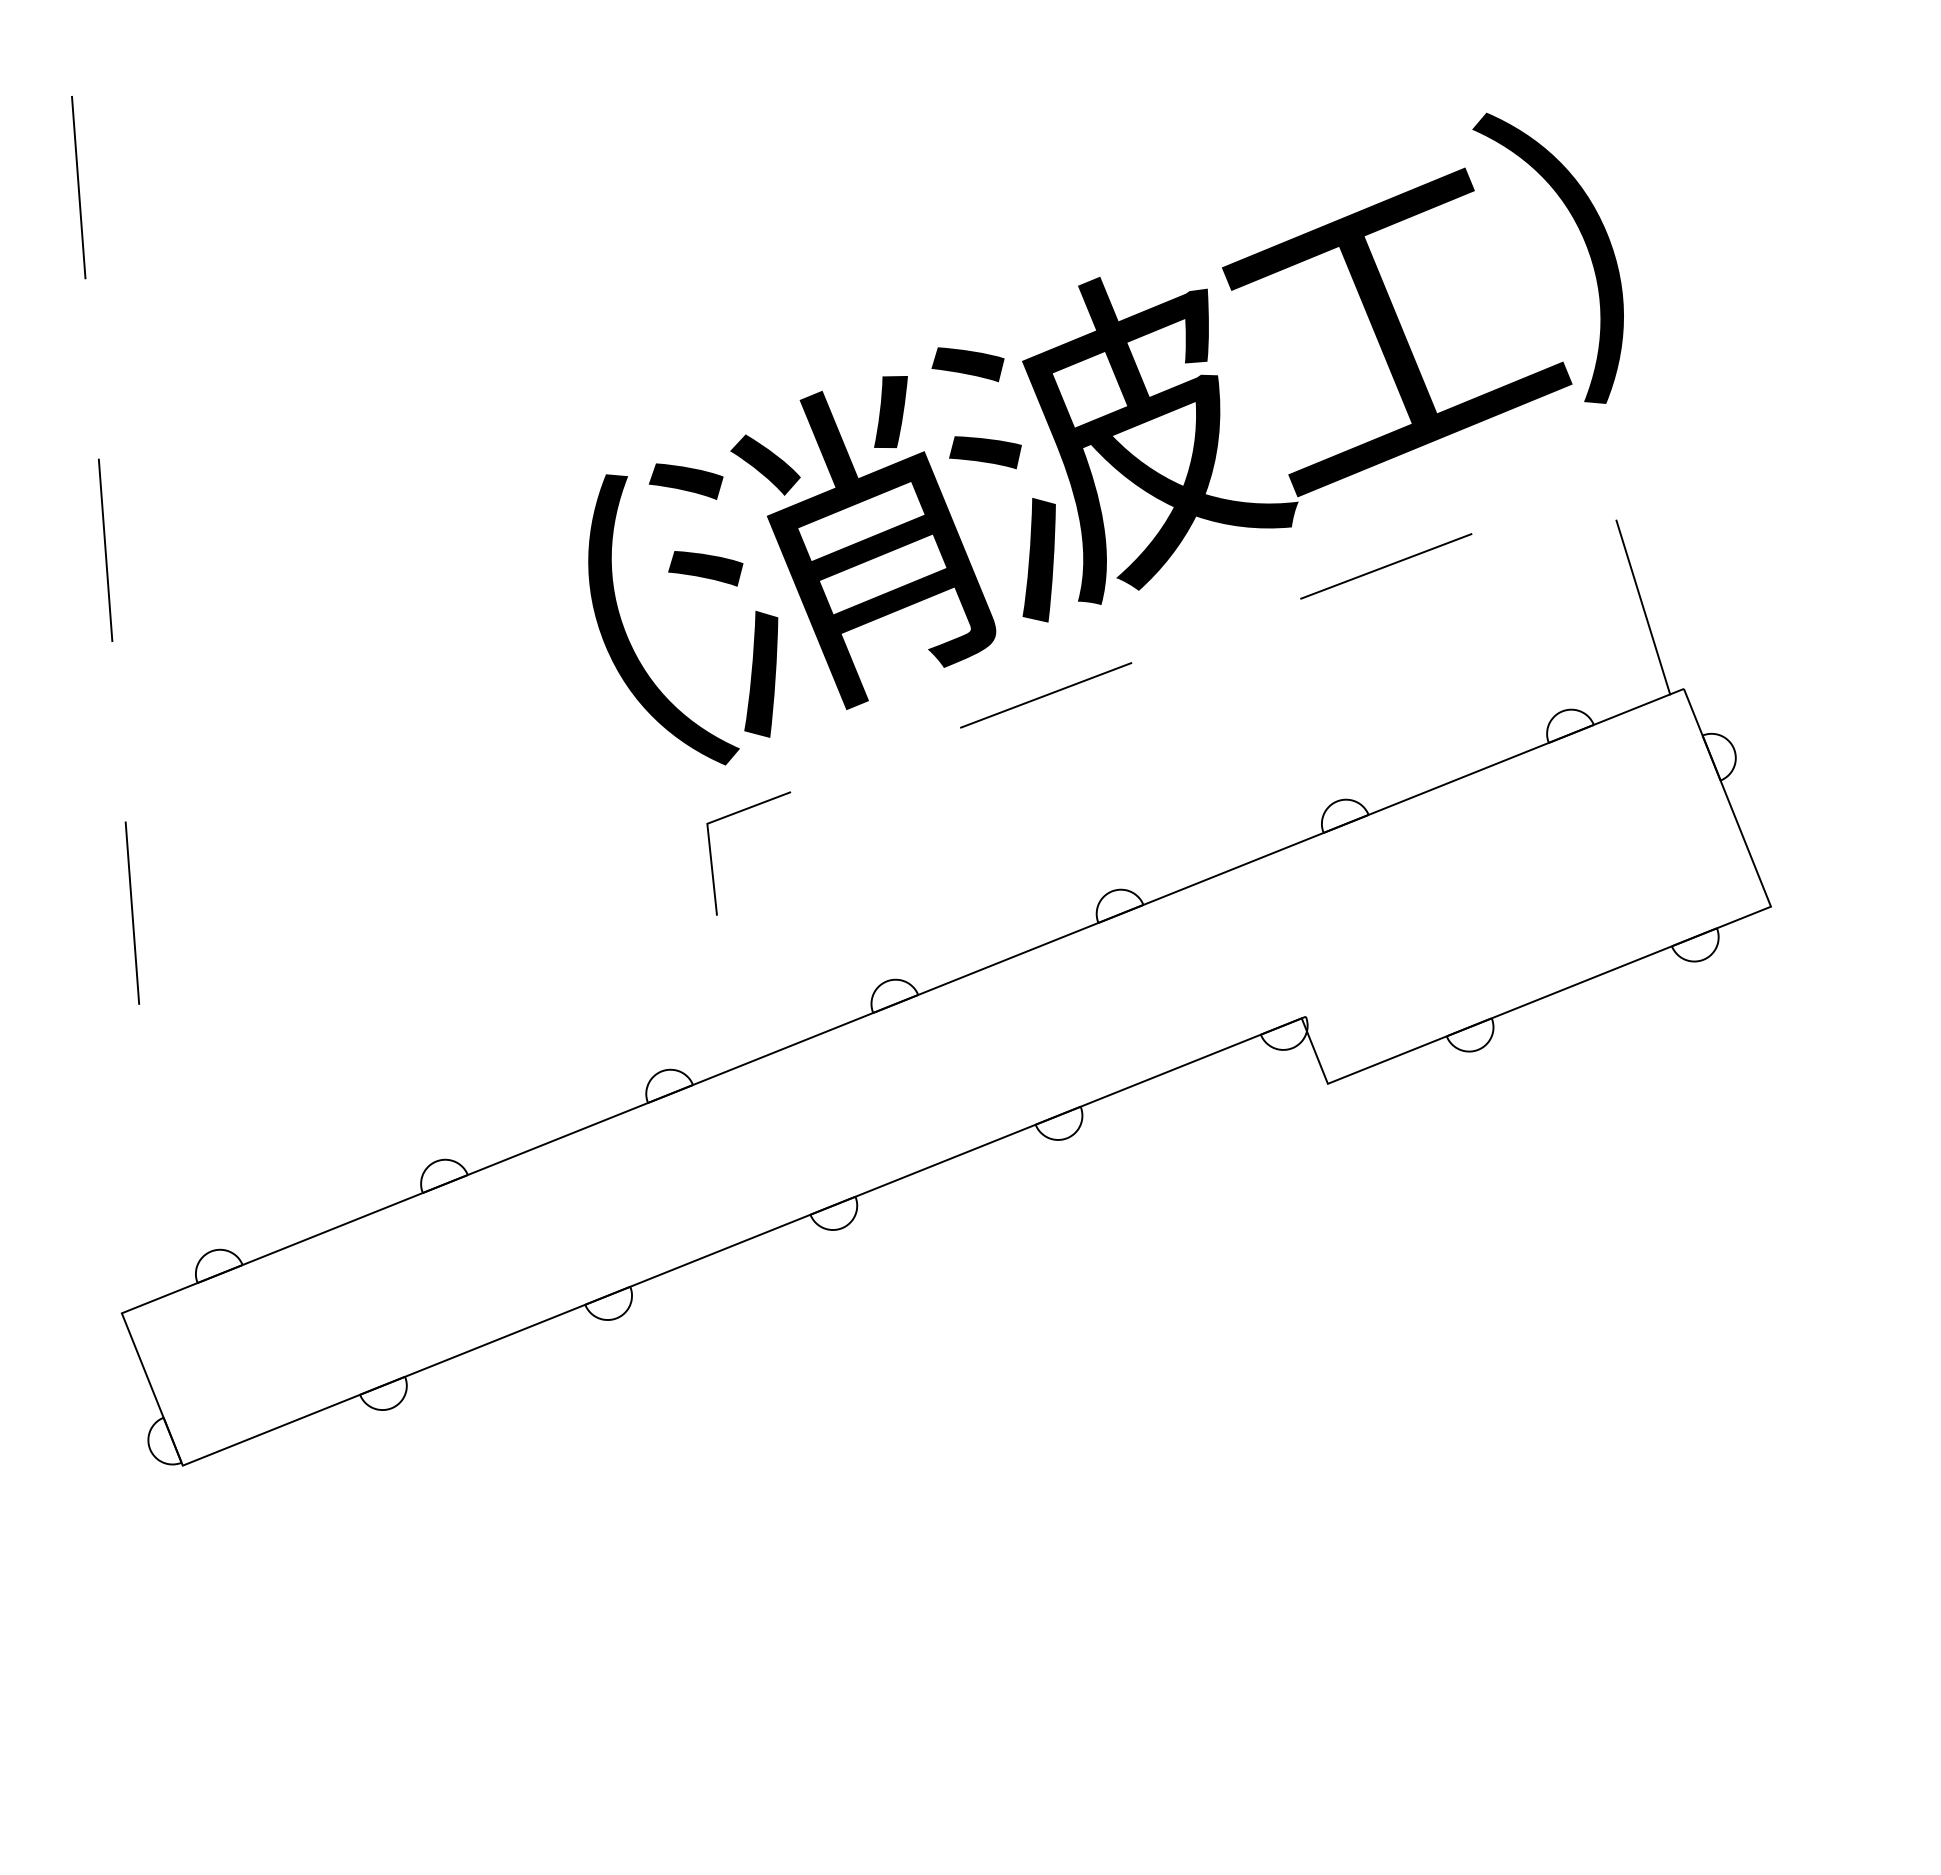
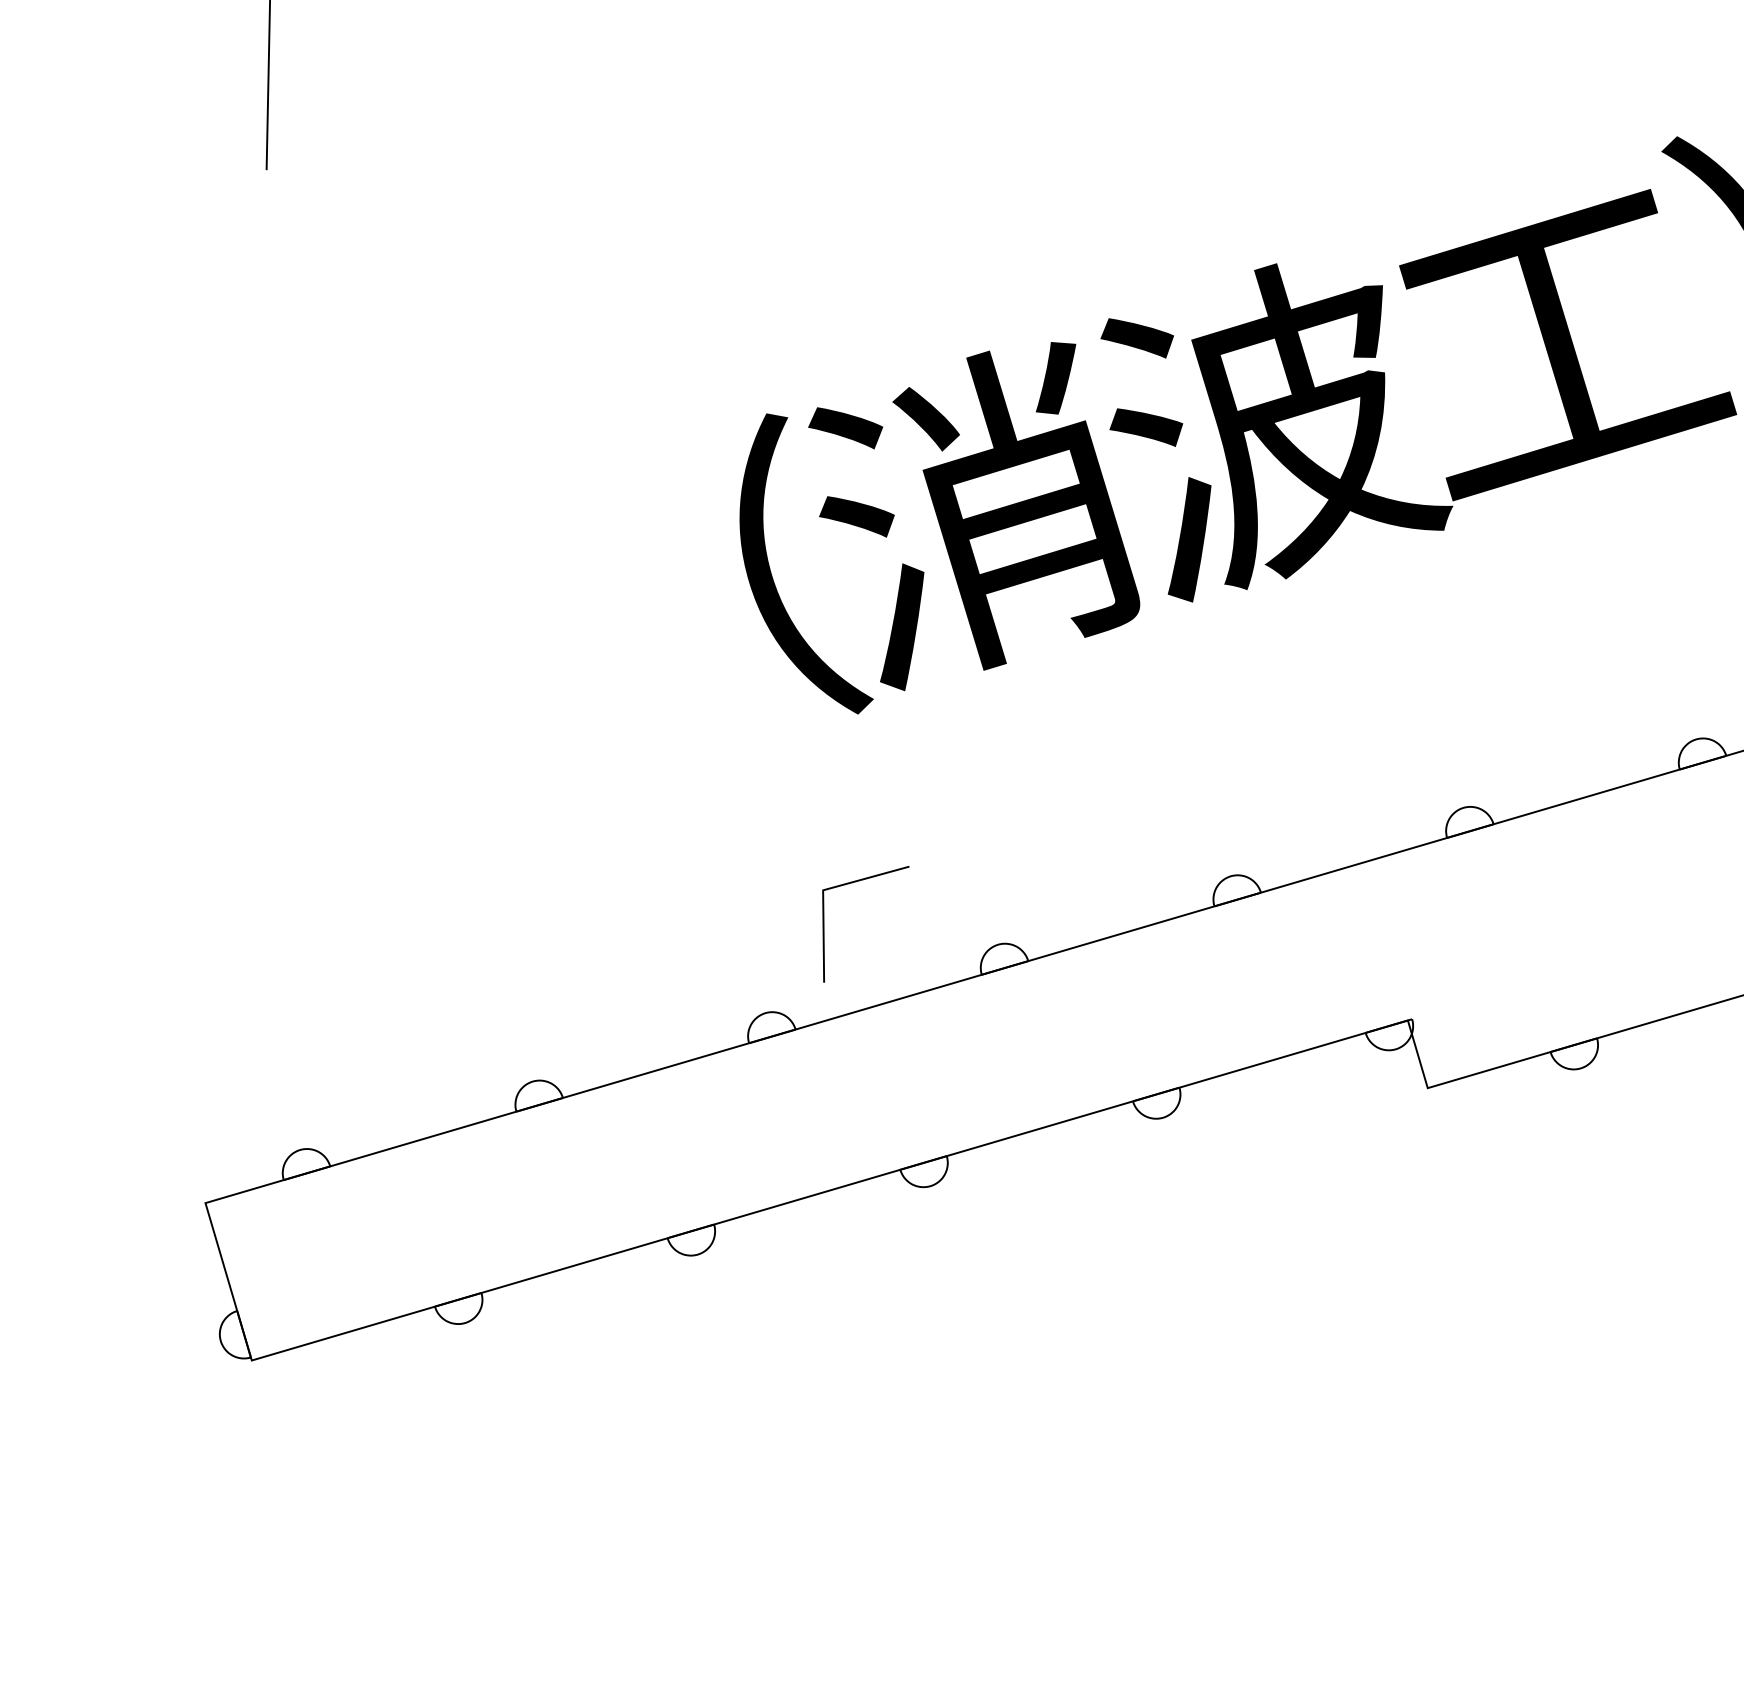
line: (105, 550) -> (260, 442), removed
line: (1386, 566) -> (1534, 578), removed
line: (1046, 695) -> (1184, 675), removed
line: (712, 860) -> (824, 927), moved
line: (132, 912) -> (253, 805), removed

